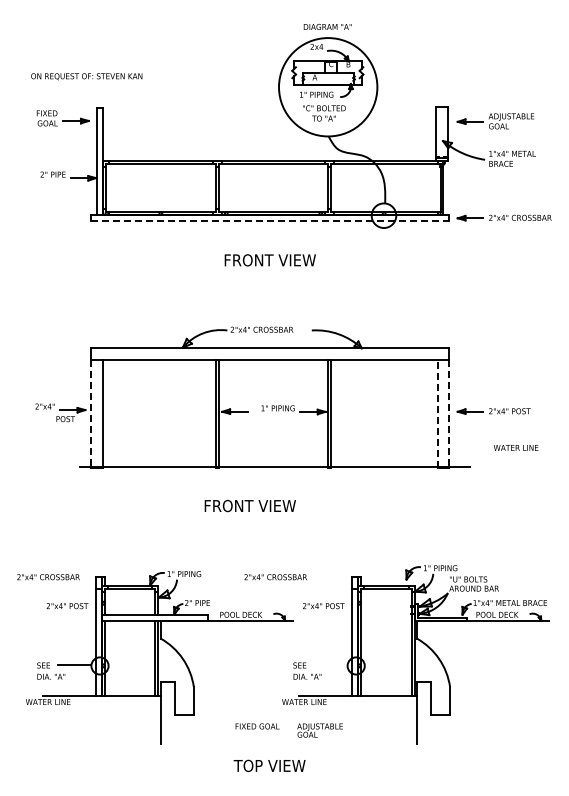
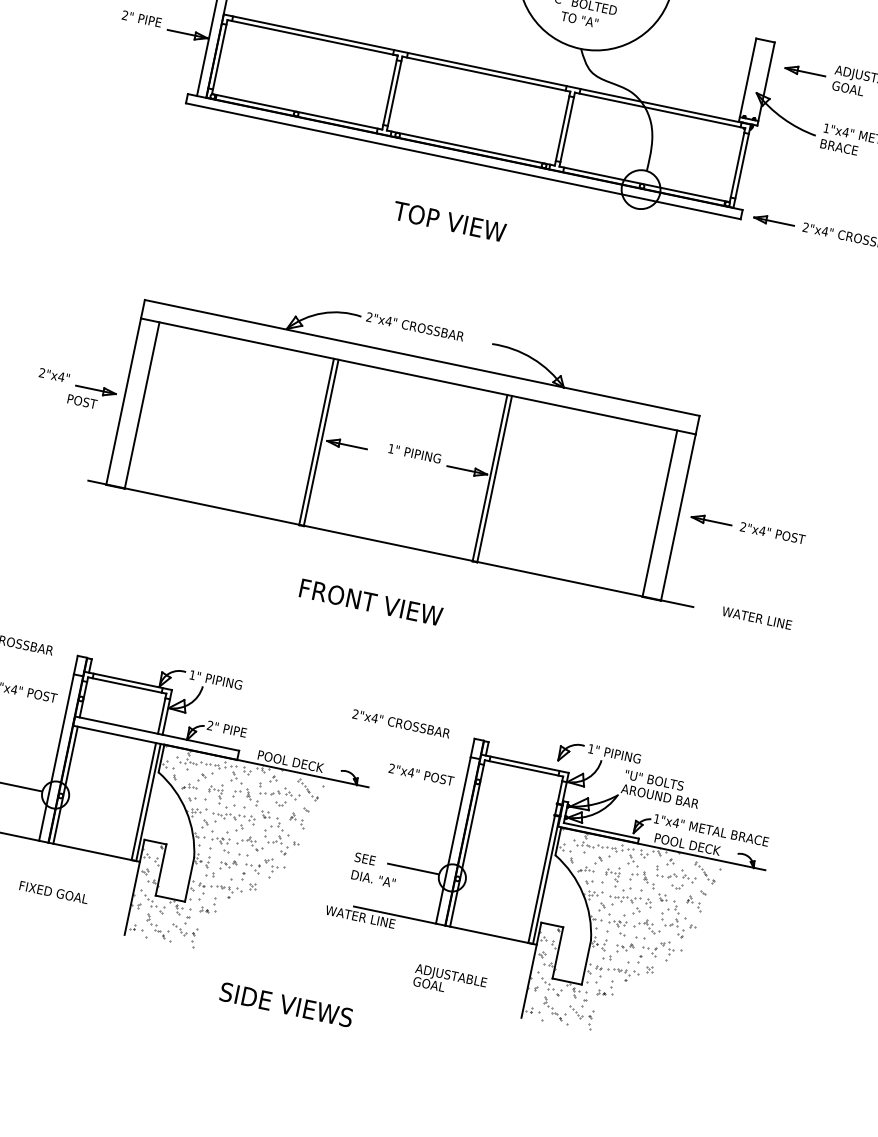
line: (270, 221) -> (463, 161), dashed -> solid
text: (269, 260) -> (449, 221), FRONT VIEW -> TOP VIEW
line: (91, 413) -> (124, 401), dashed -> solid
line: (437, 413) -> (659, 513), dashed -> solid
line: (449, 413) -> (678, 517), dashed -> solid
text: (516, 447) -> (757, 617), moved
text: (249, 506) -> (369, 602), moved
text: (275, 577) -> (400, 724), moved
line: (330, 665) -> (412, 868), added
hatch: (212, 680) -> (225, 853), added
hatch: (468, 680) -> (621, 936), added
text: (257, 726) -> (53, 892), moved
text: (319, 730) -> (448, 981), moved
text: (269, 765) -> (285, 1004), TOP VIEW -> SIDE VIEWS

